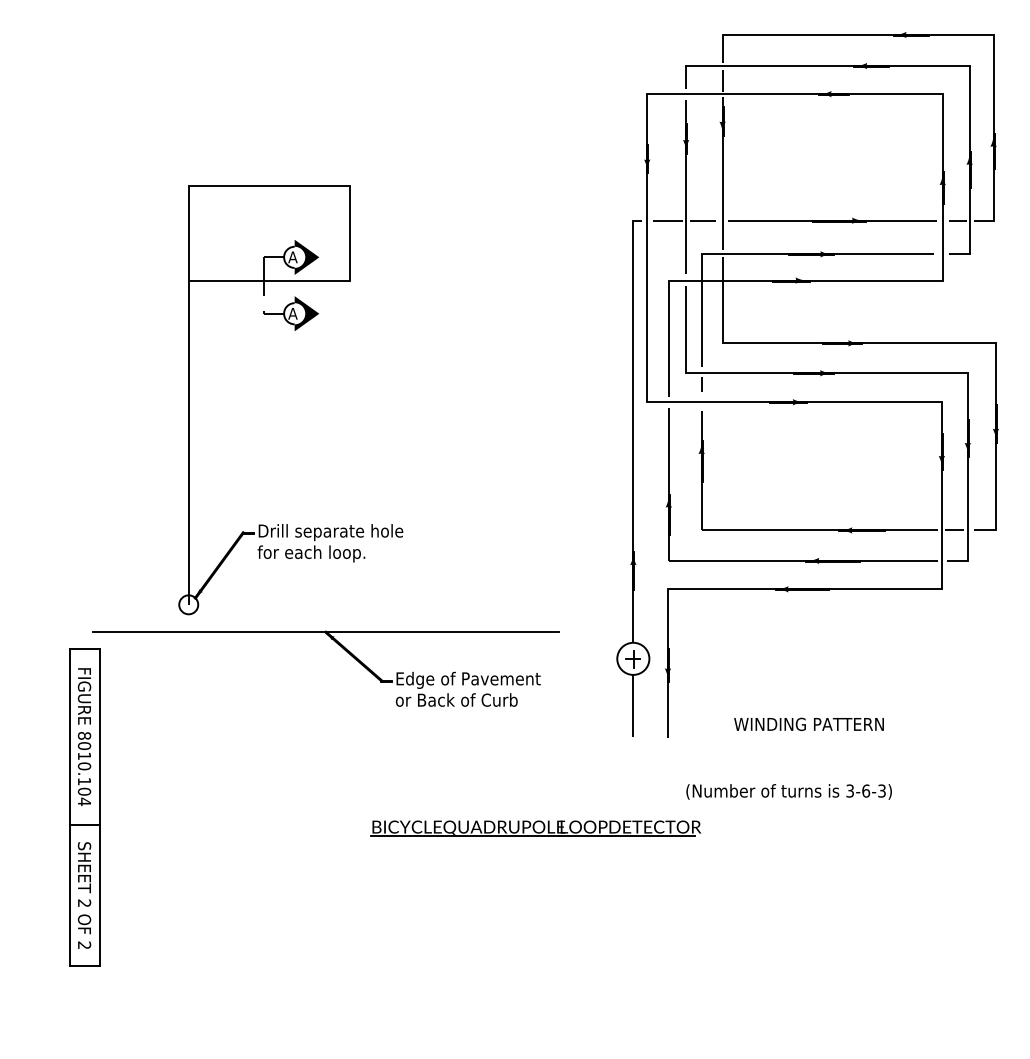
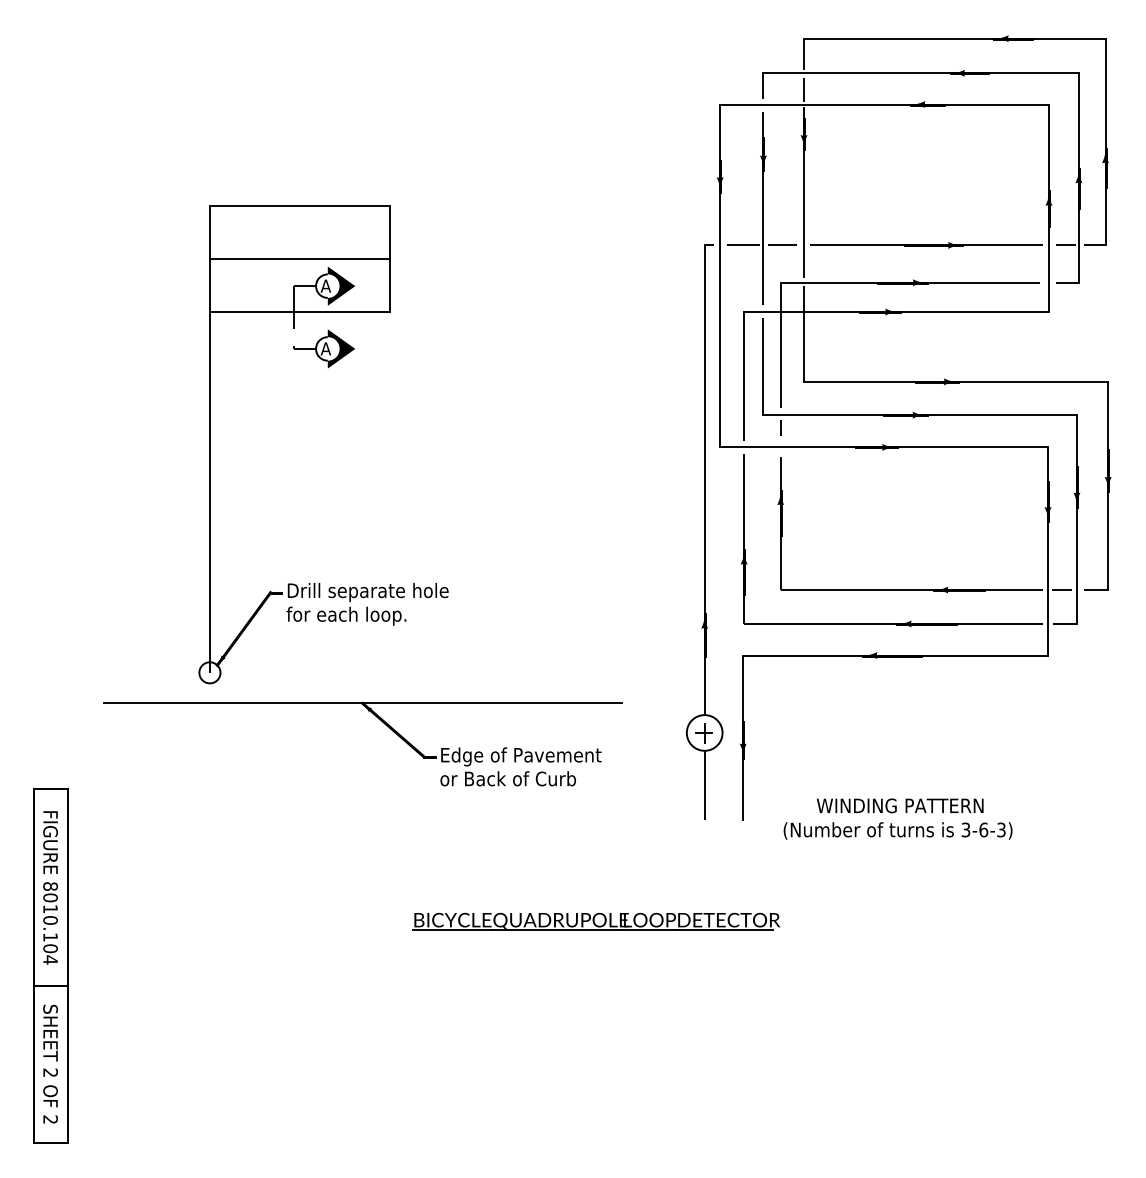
line: (269, 232) -> (299, 258), added
text: (788, 791) -> (897, 830), moved
part: (84, 807) -> (50, 966), moved

